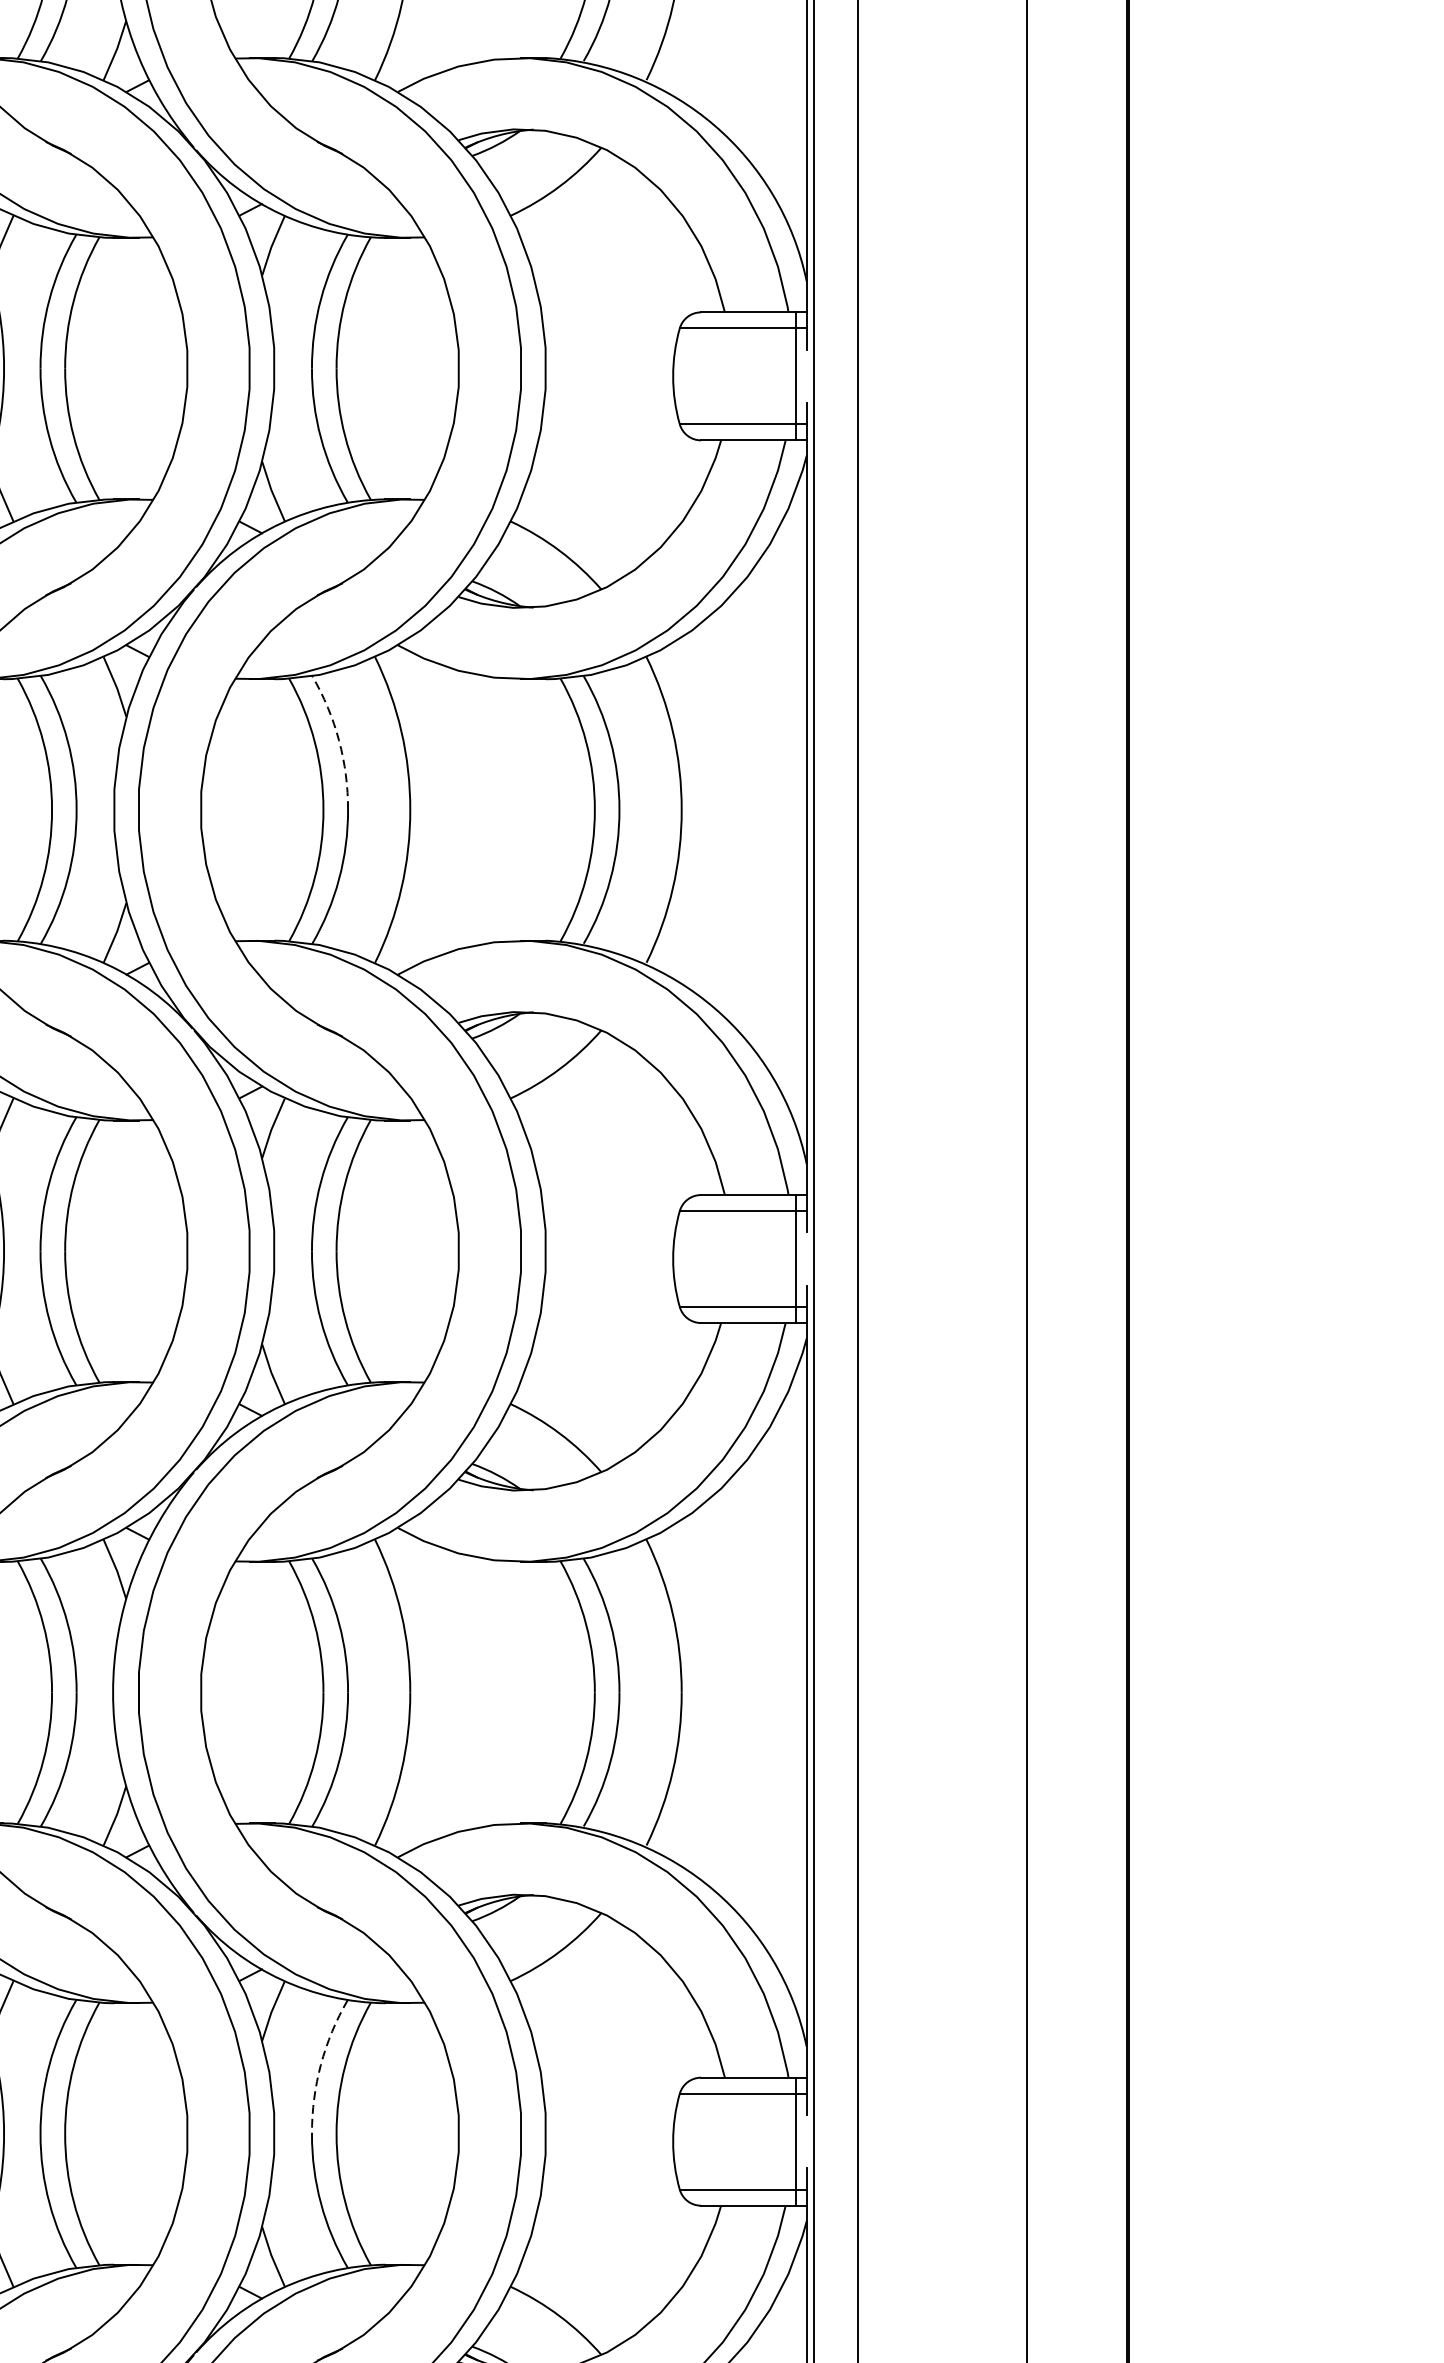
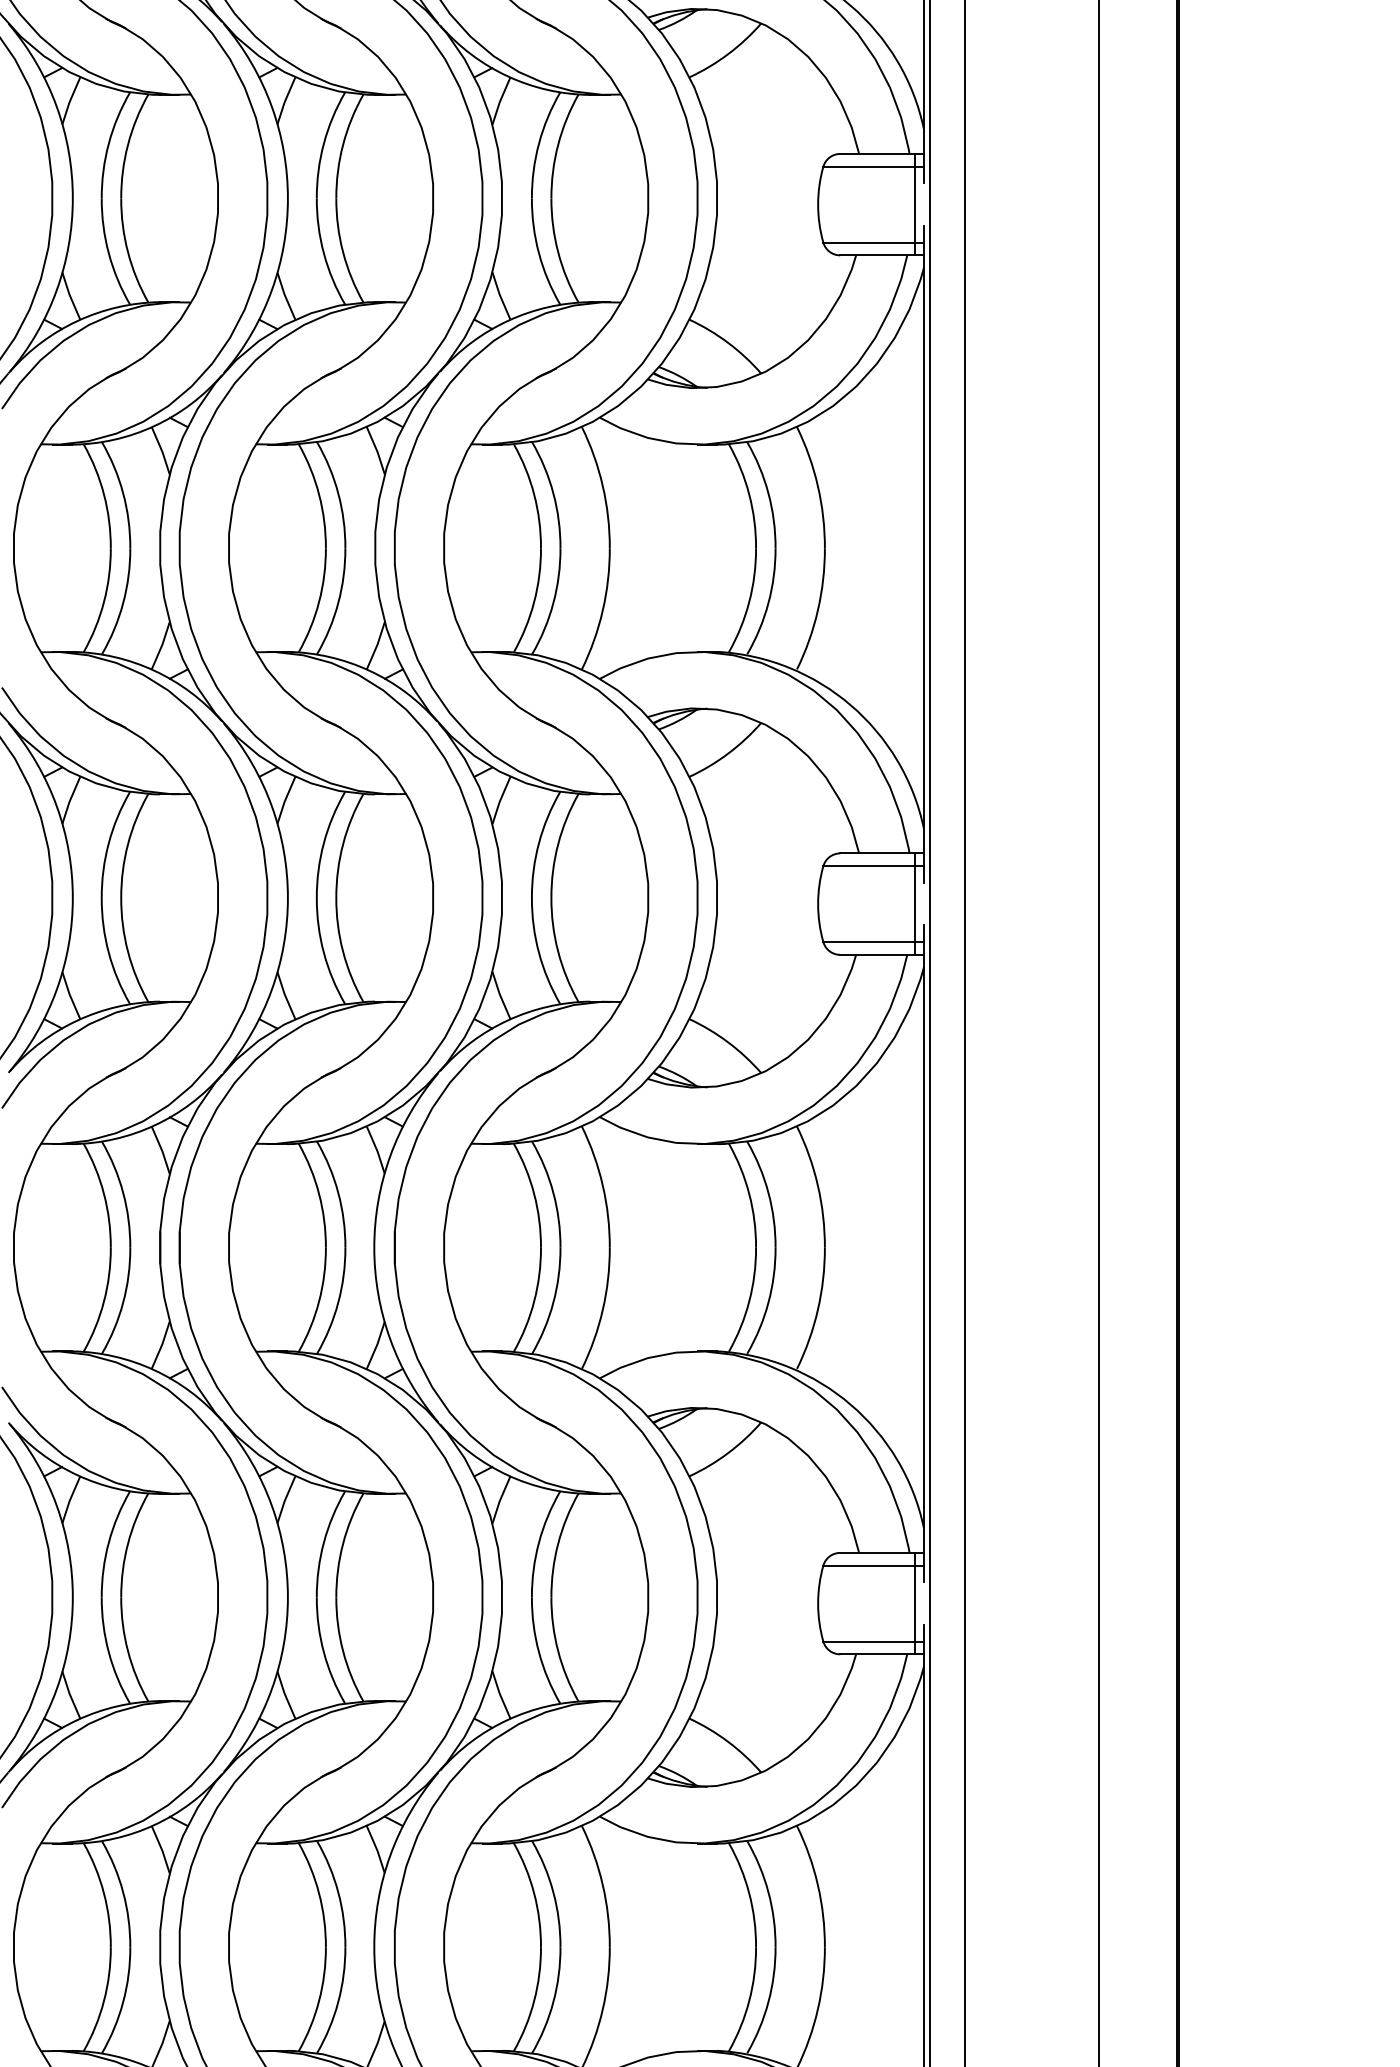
arc: (339, 740) -> (553, 493), dashed -> solid
arc: (321, 2064) -> (539, 1542), dashed -> solid

